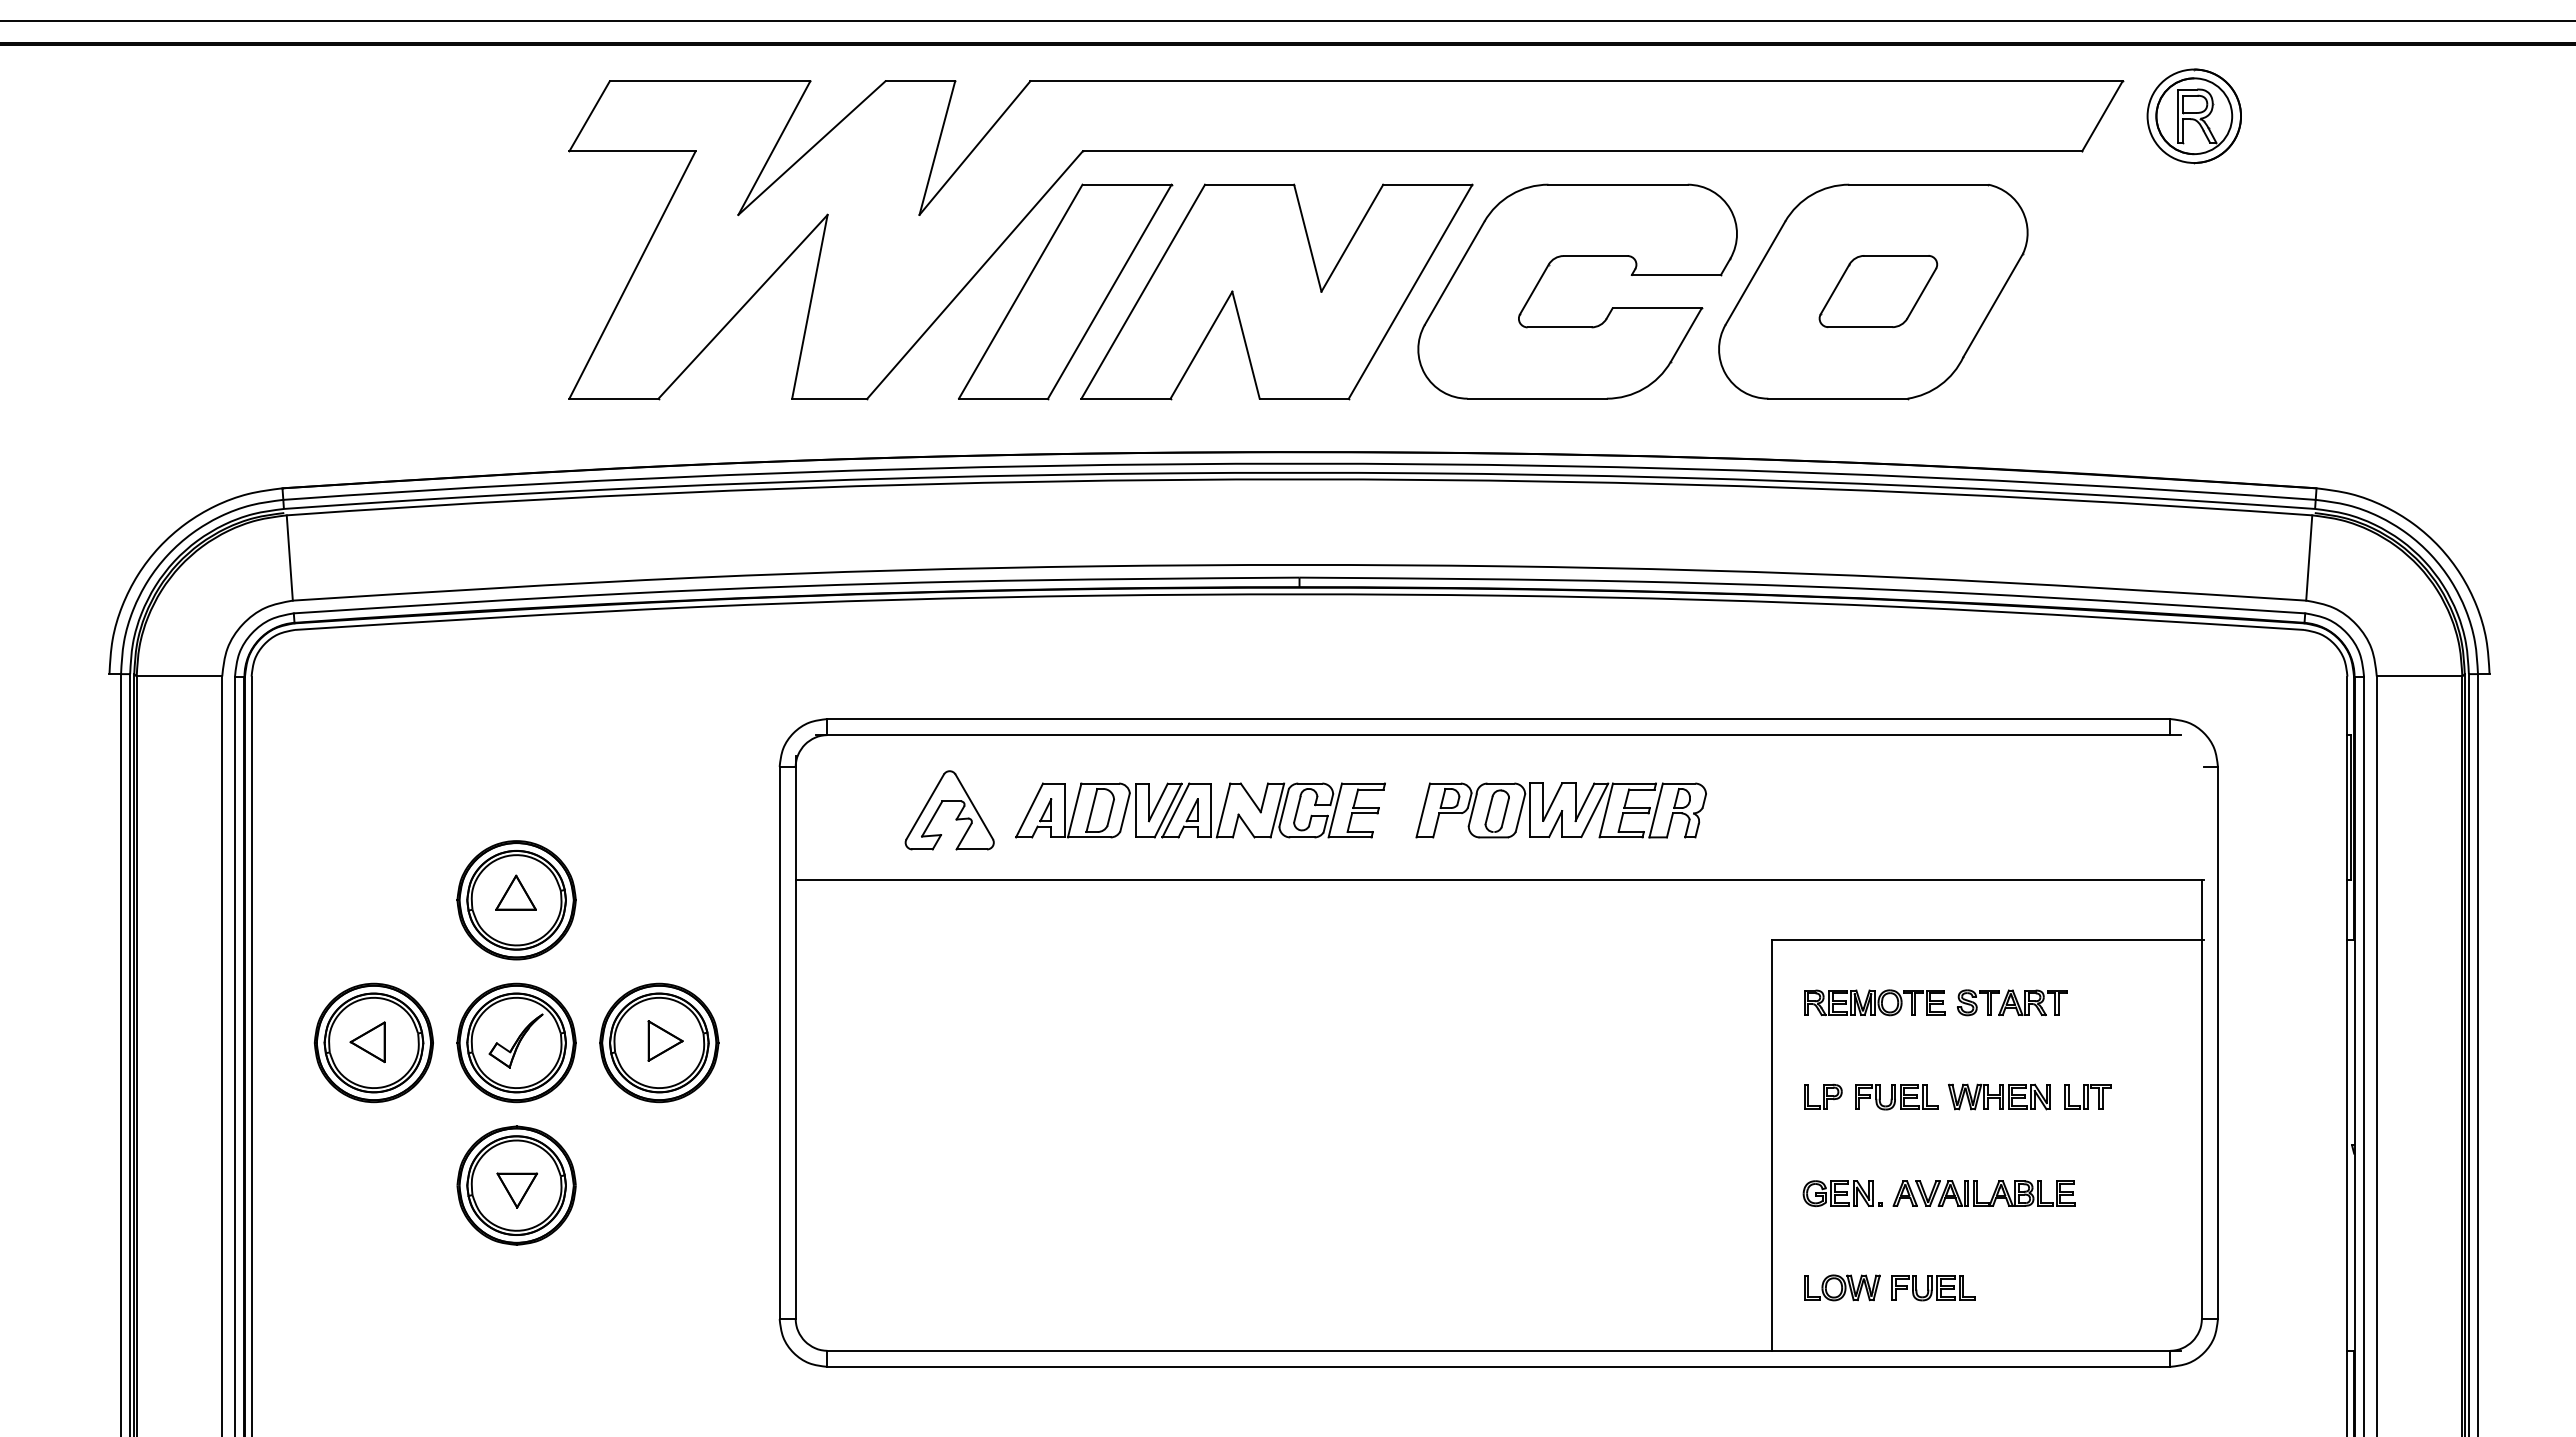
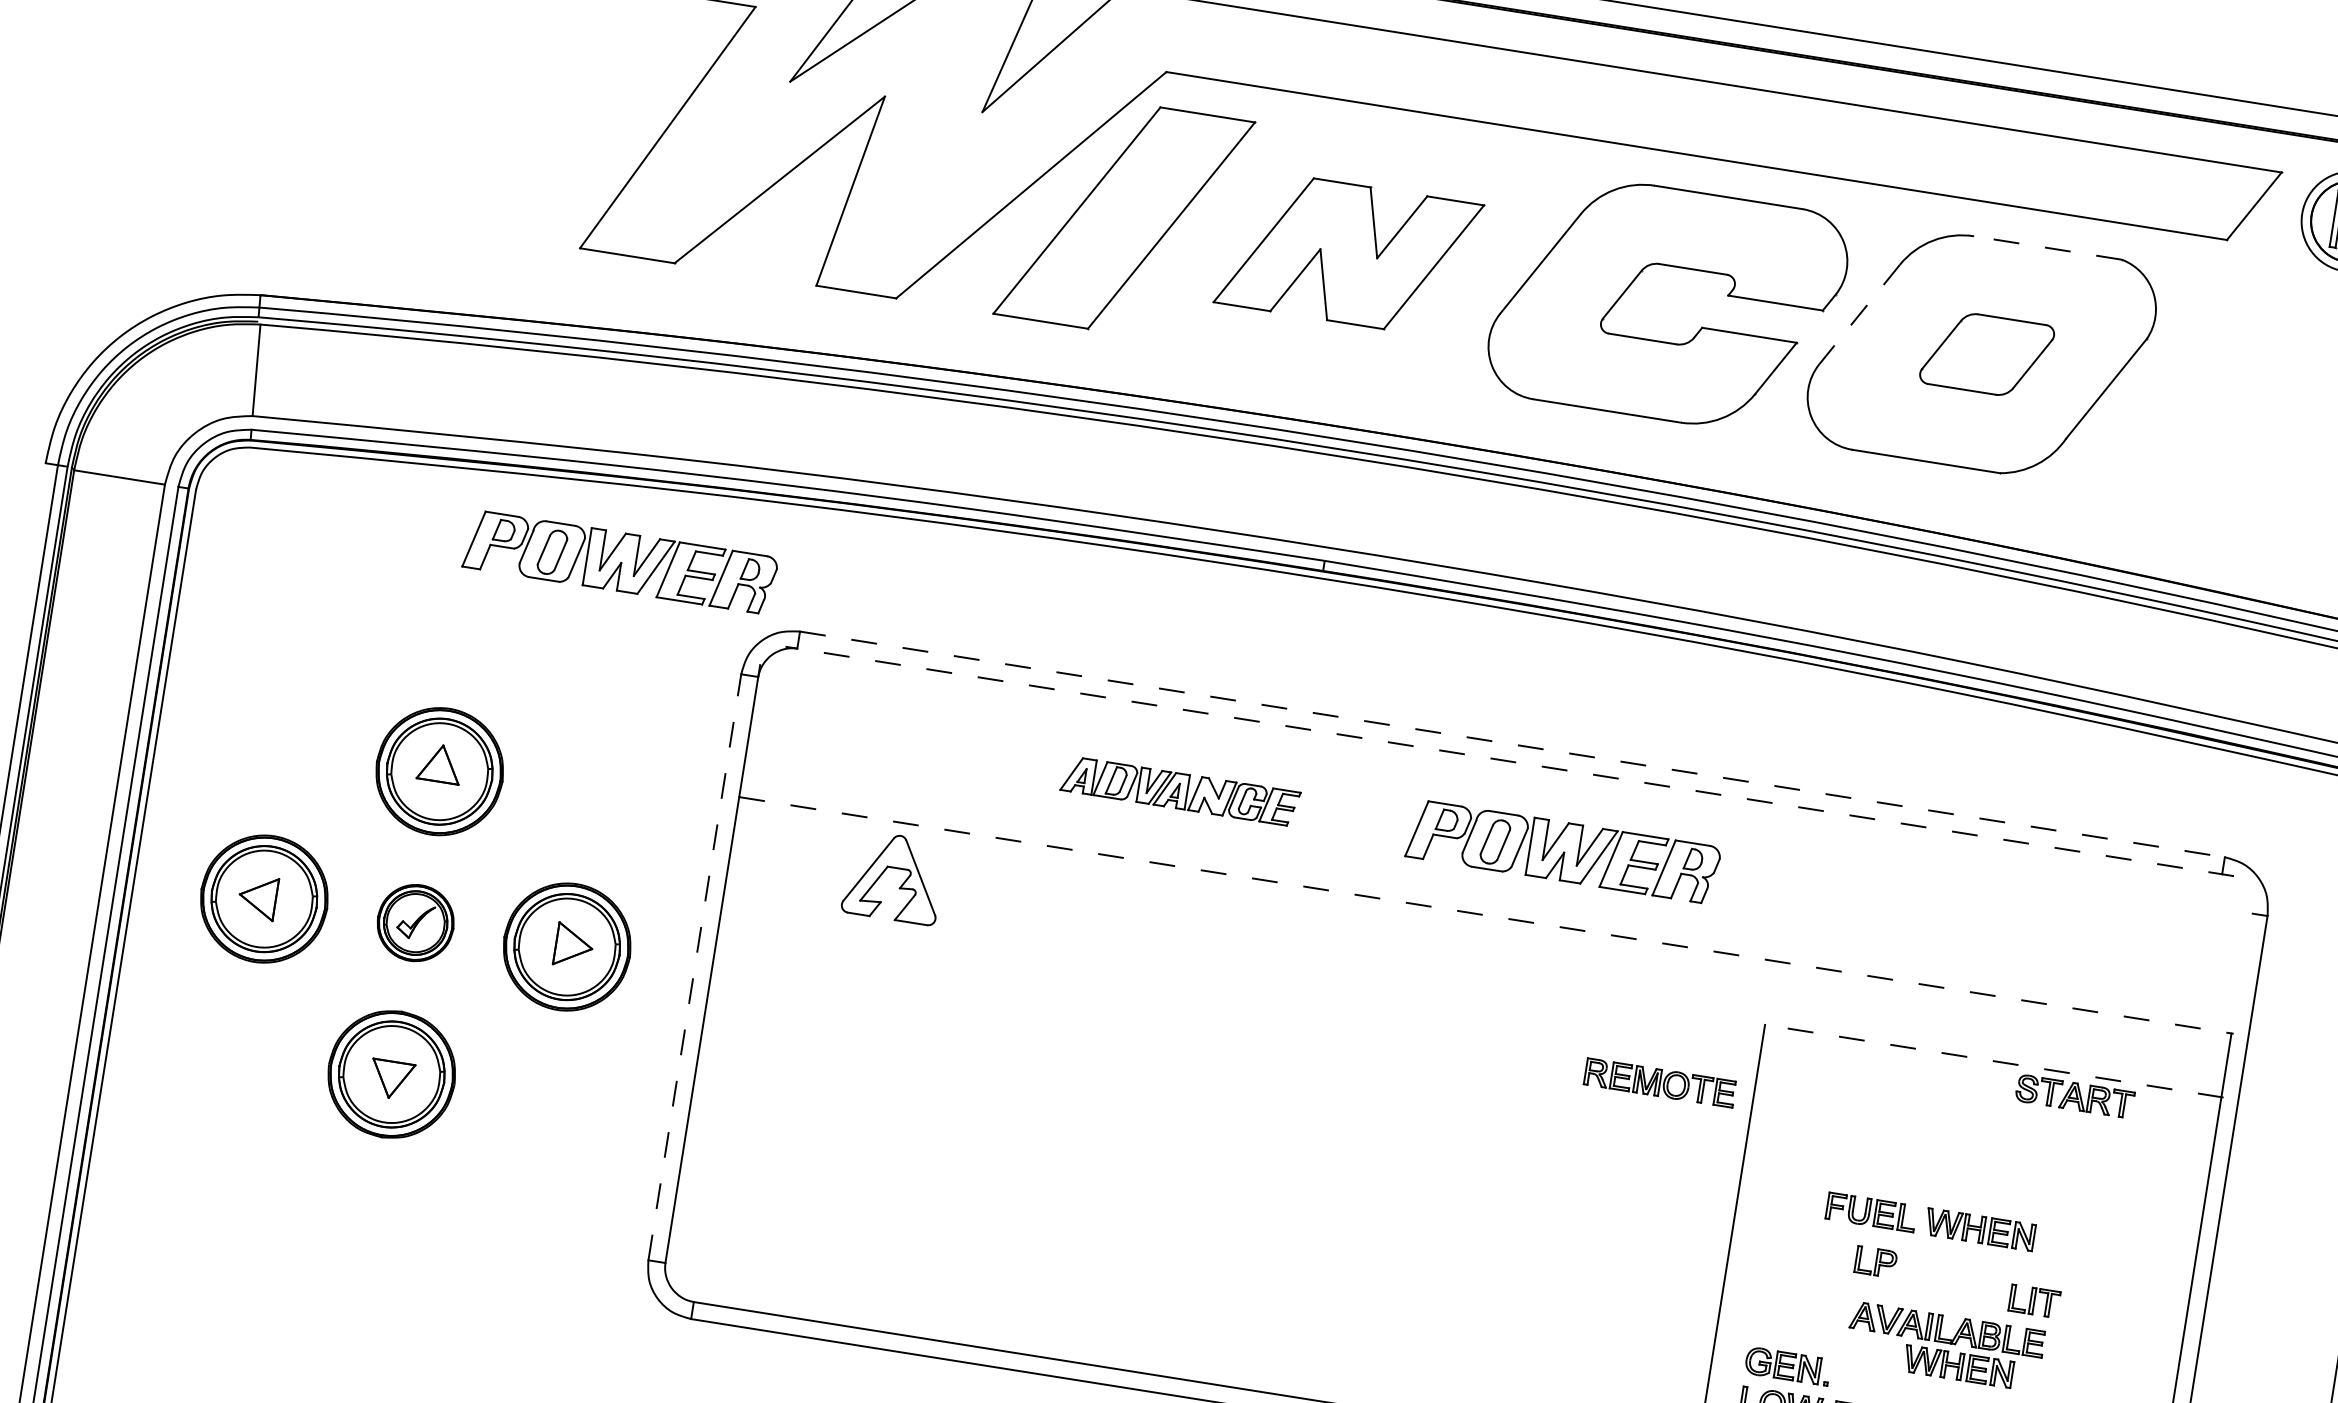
line: (1918, 184) -> (2047, 247), solid -> dashed
line: (1755, 273) -> (1859, 314), solid -> dashed
part: (1276, 291) -> (1348, 253), size x0.6
part: (651, 681) -> (619, 562), added
line: (1499, 719) -> (1513, 745), solid -> dashed
line: (1498, 735) -> (1509, 761), solid -> dashed
part: (949, 801) -> (895, 868), moved
part: (1200, 810) -> (1180, 791), size x0.6
line: (1500, 880) -> (1487, 916), solid -> dashed
line: (1987, 940) -> (1993, 1061), solid -> dashed
part: (1874, 1002) -> (1659, 1082), moved
part: (2012, 1002) -> (2075, 1096), moved
part: (516, 1042) -> (415, 922), size x0.6
line: (779, 1042) -> (694, 966), solid -> dashed
part: (1823, 1096) -> (1876, 1261), moved
part: (2087, 1096) -> (2034, 1300), moved
part: (1842, 1193) -> (1787, 1366), moved
part: (1999, 1225) -> (1958, 1366), added

